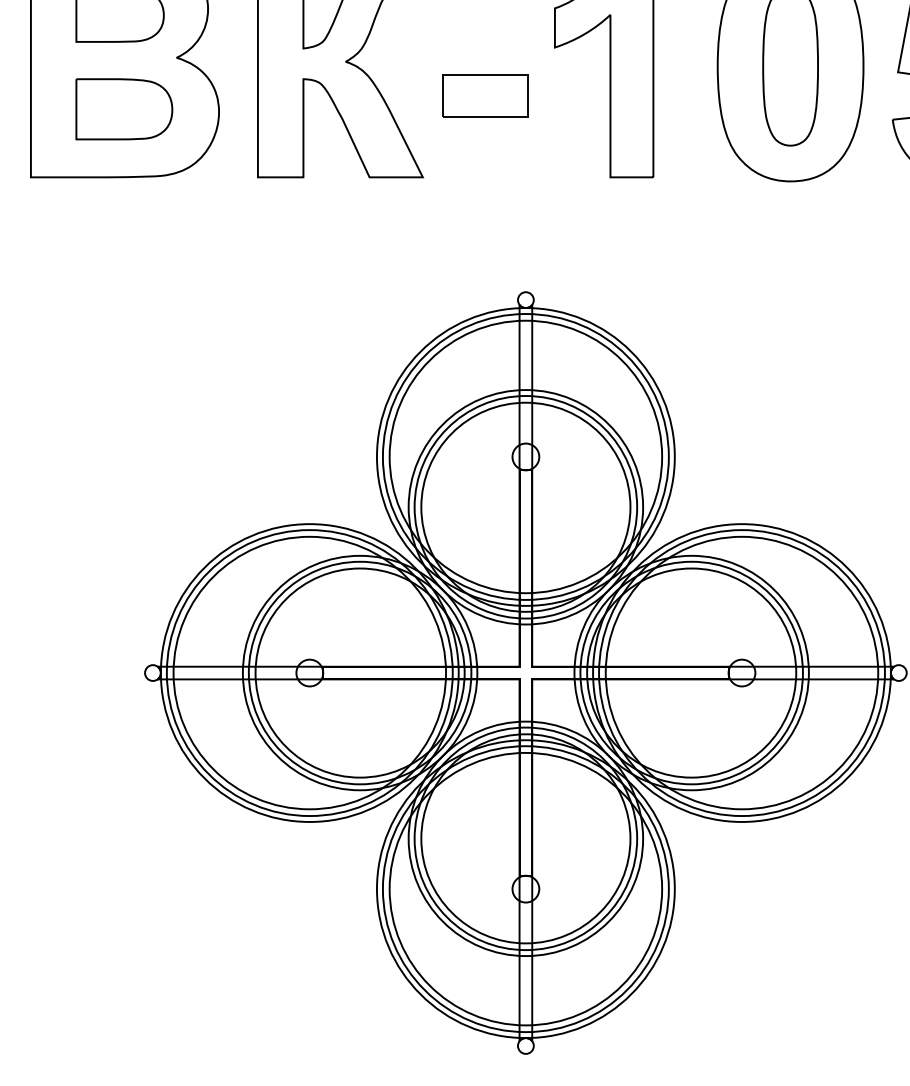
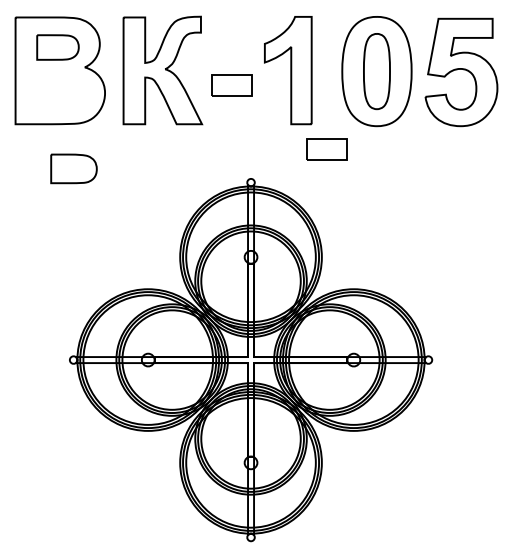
part: (123, 108) -> (73, 168), moved
part: (684, 230) -> (326, 149), added

